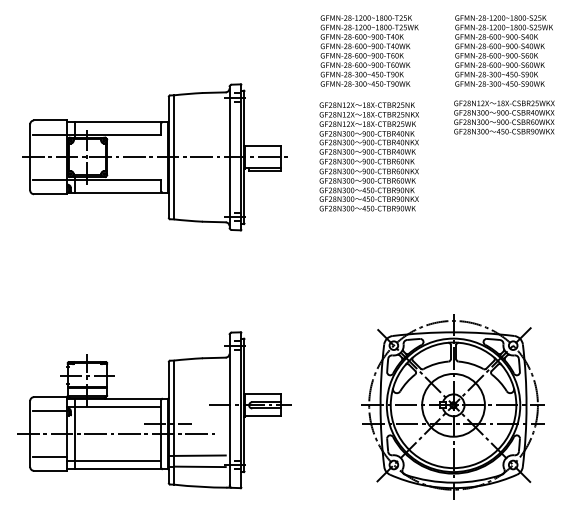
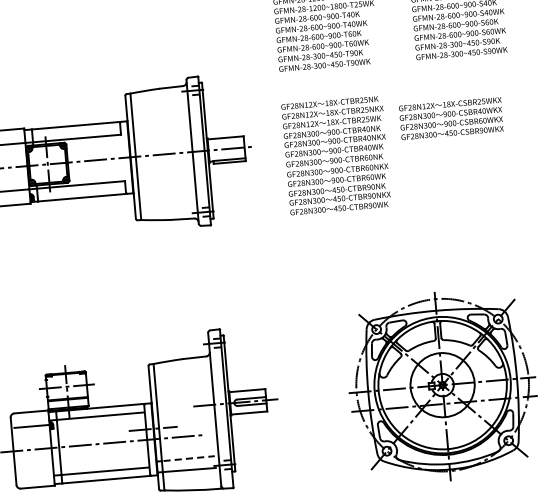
text: (504, 117) -> (451, 118), moved
text: (368, 156) -> (335, 155), moved
line: (201, 455) -> (190, 458), solid -> dashed
line: (49, 456) -> (35, 472), removed

